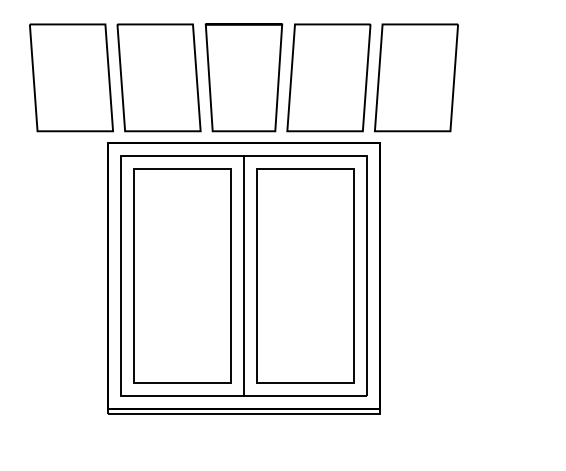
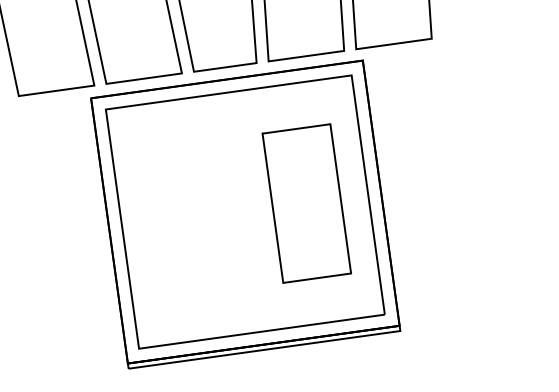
part: (182, 275) -> (183, 220), removed
line: (243, 275) -> (244, 211), removed
part: (305, 275) -> (306, 203), size x0.7

